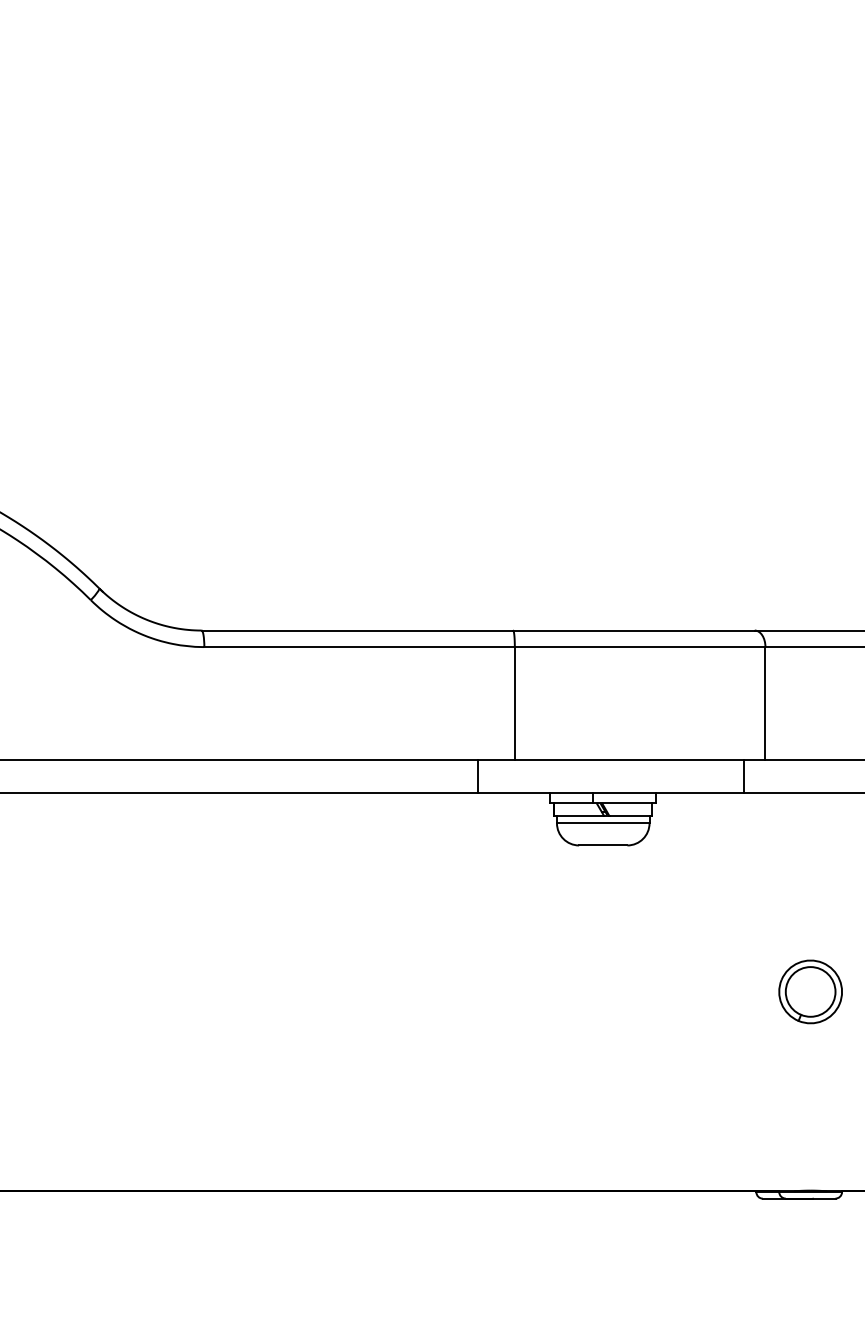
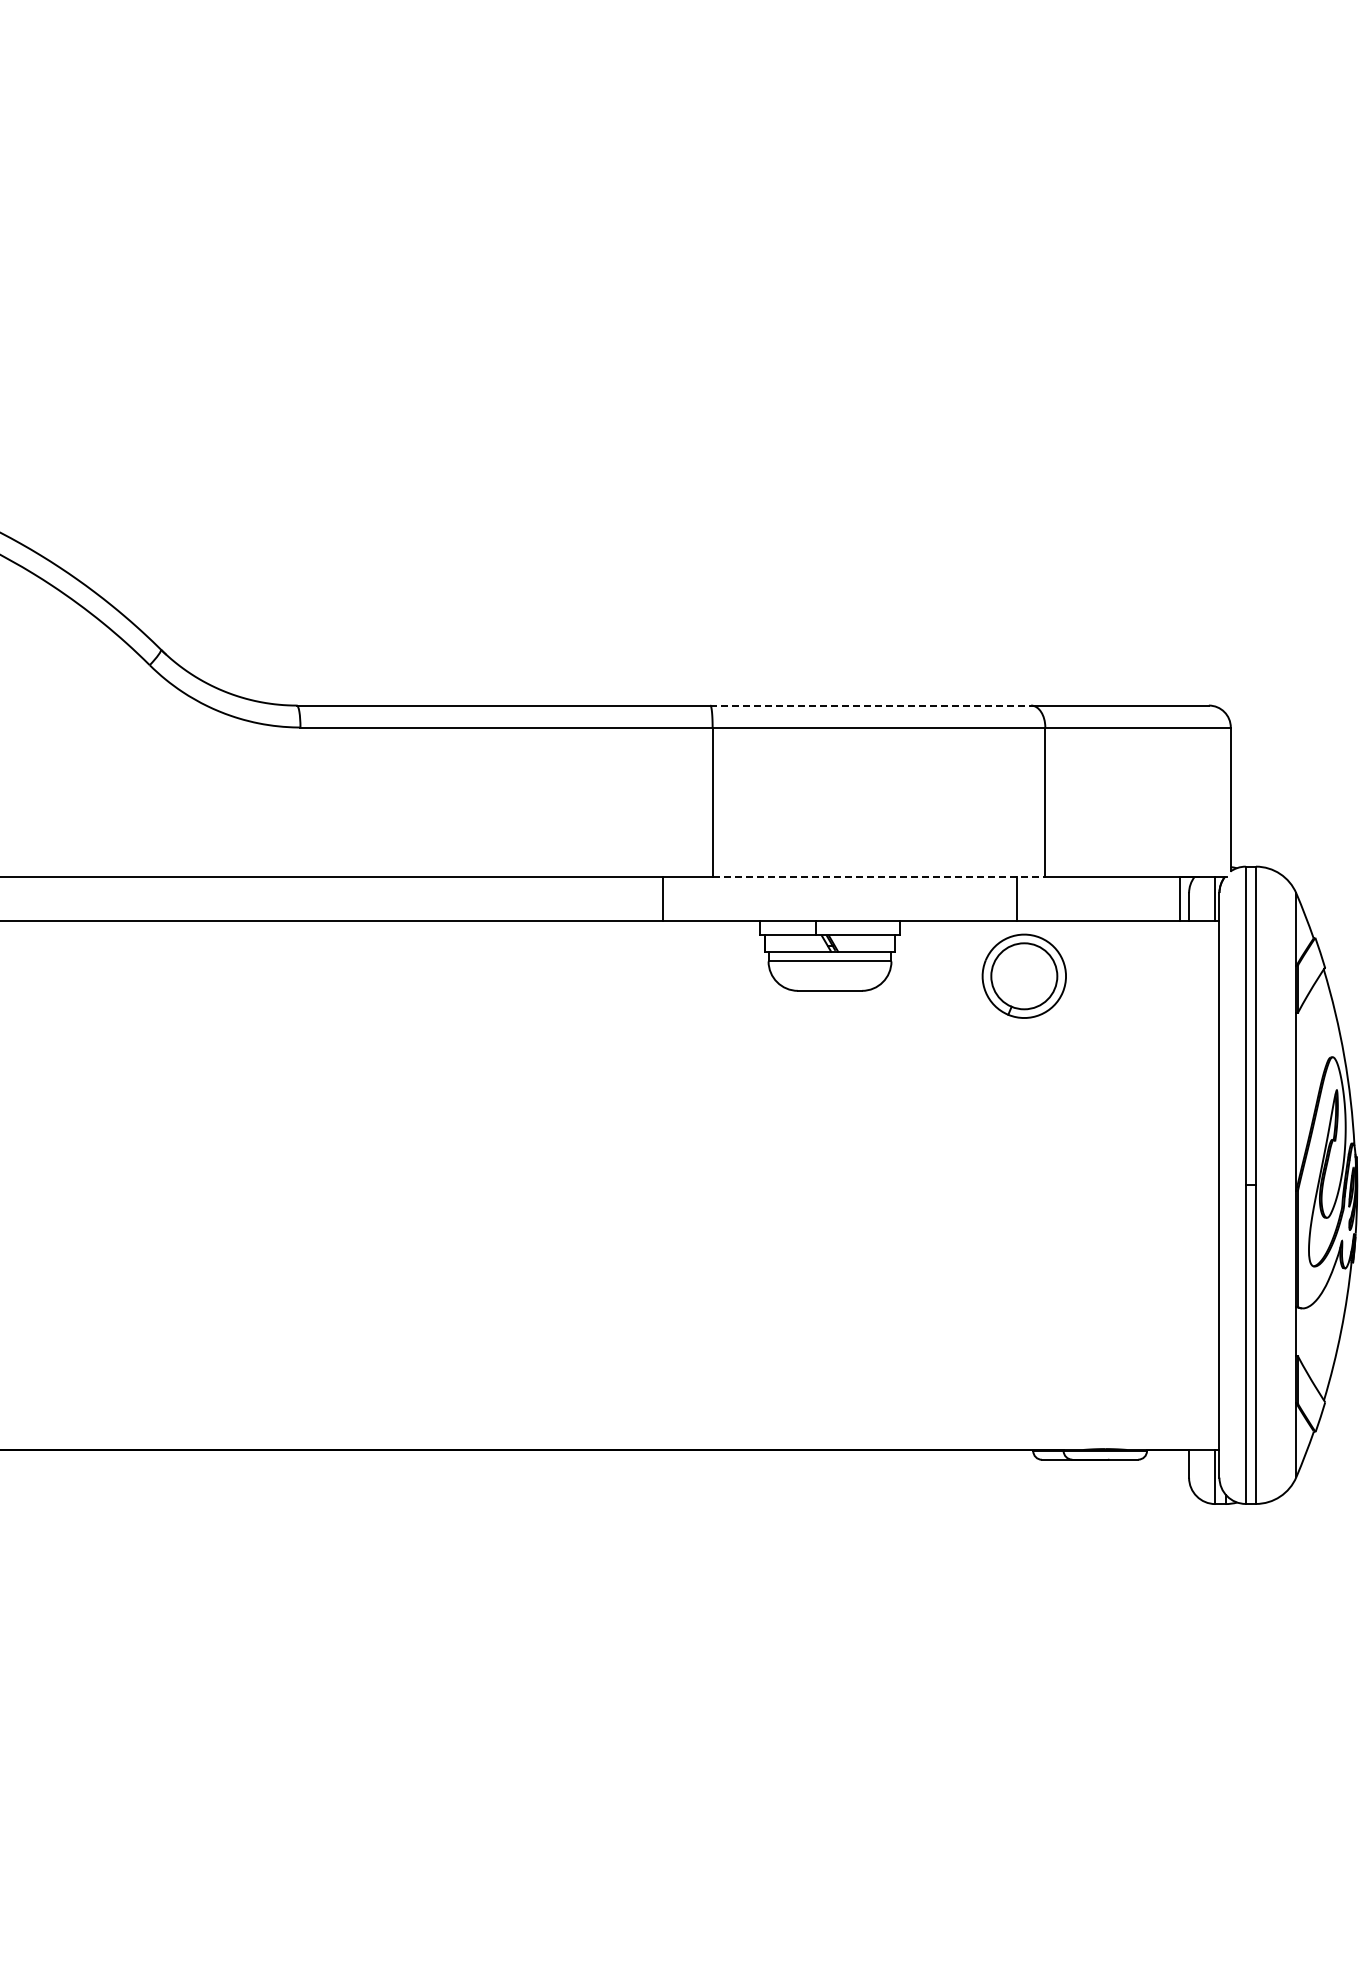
line: (634, 630) -> (871, 705), solid -> dashed
line: (640, 759) -> (879, 876), solid -> dashed
part: (810, 991) -> (1023, 975), moved

